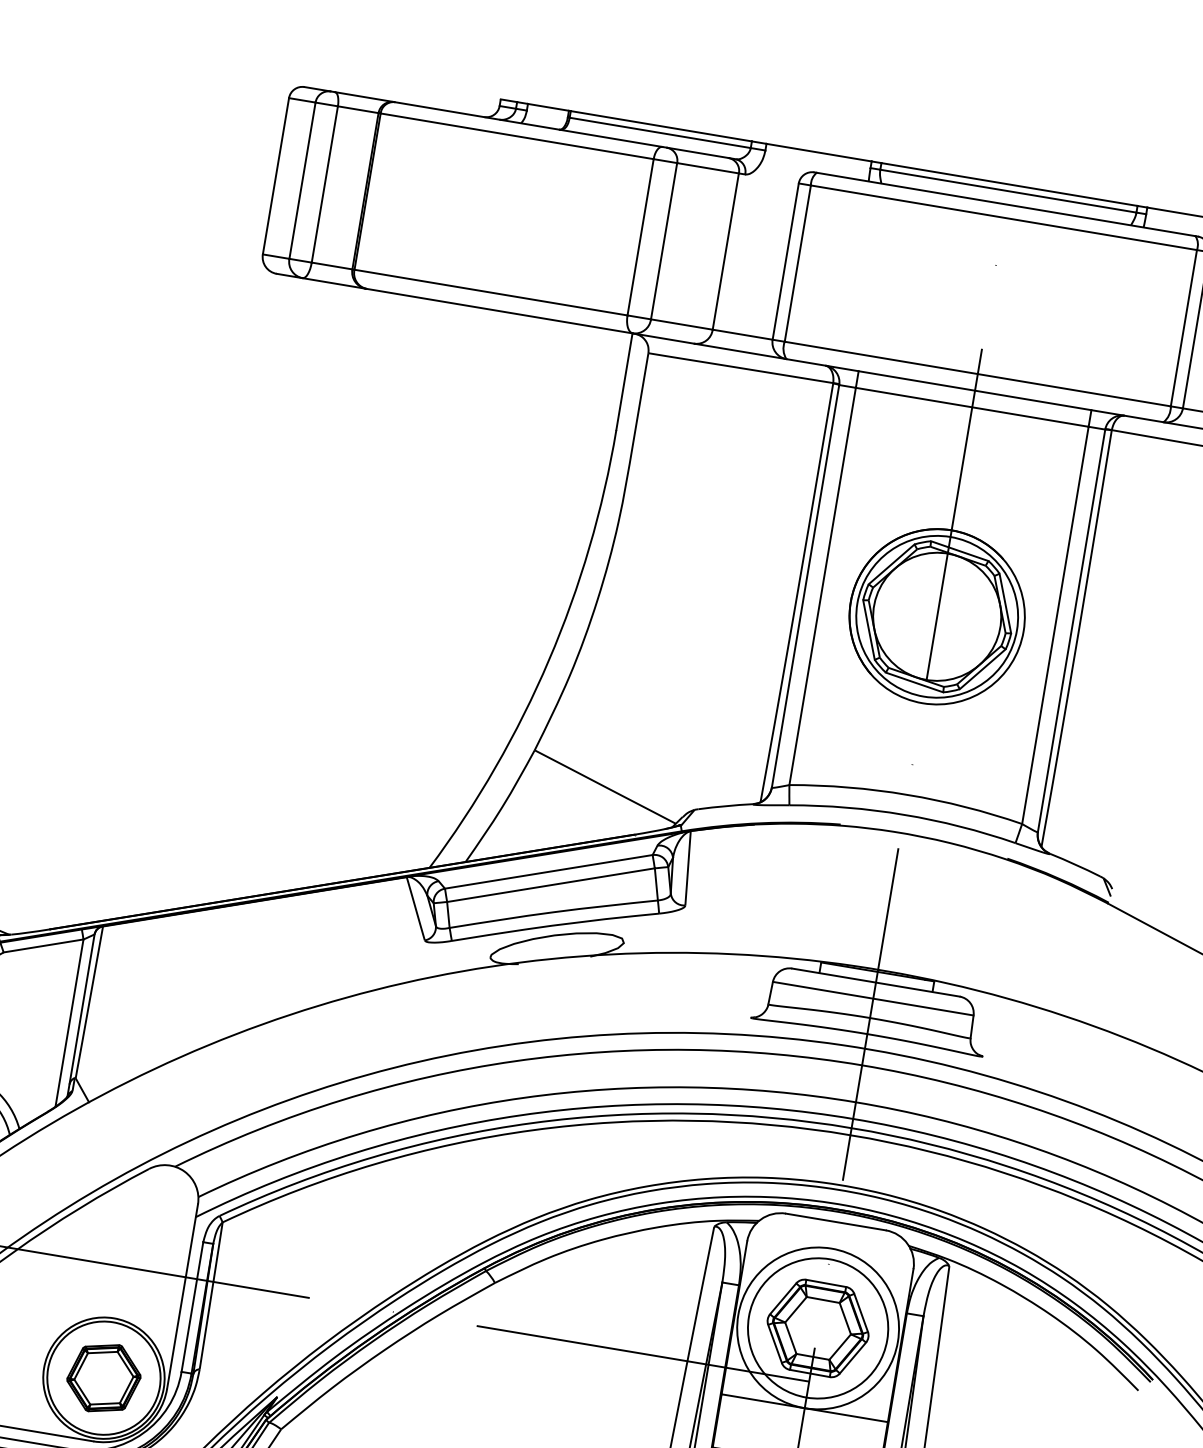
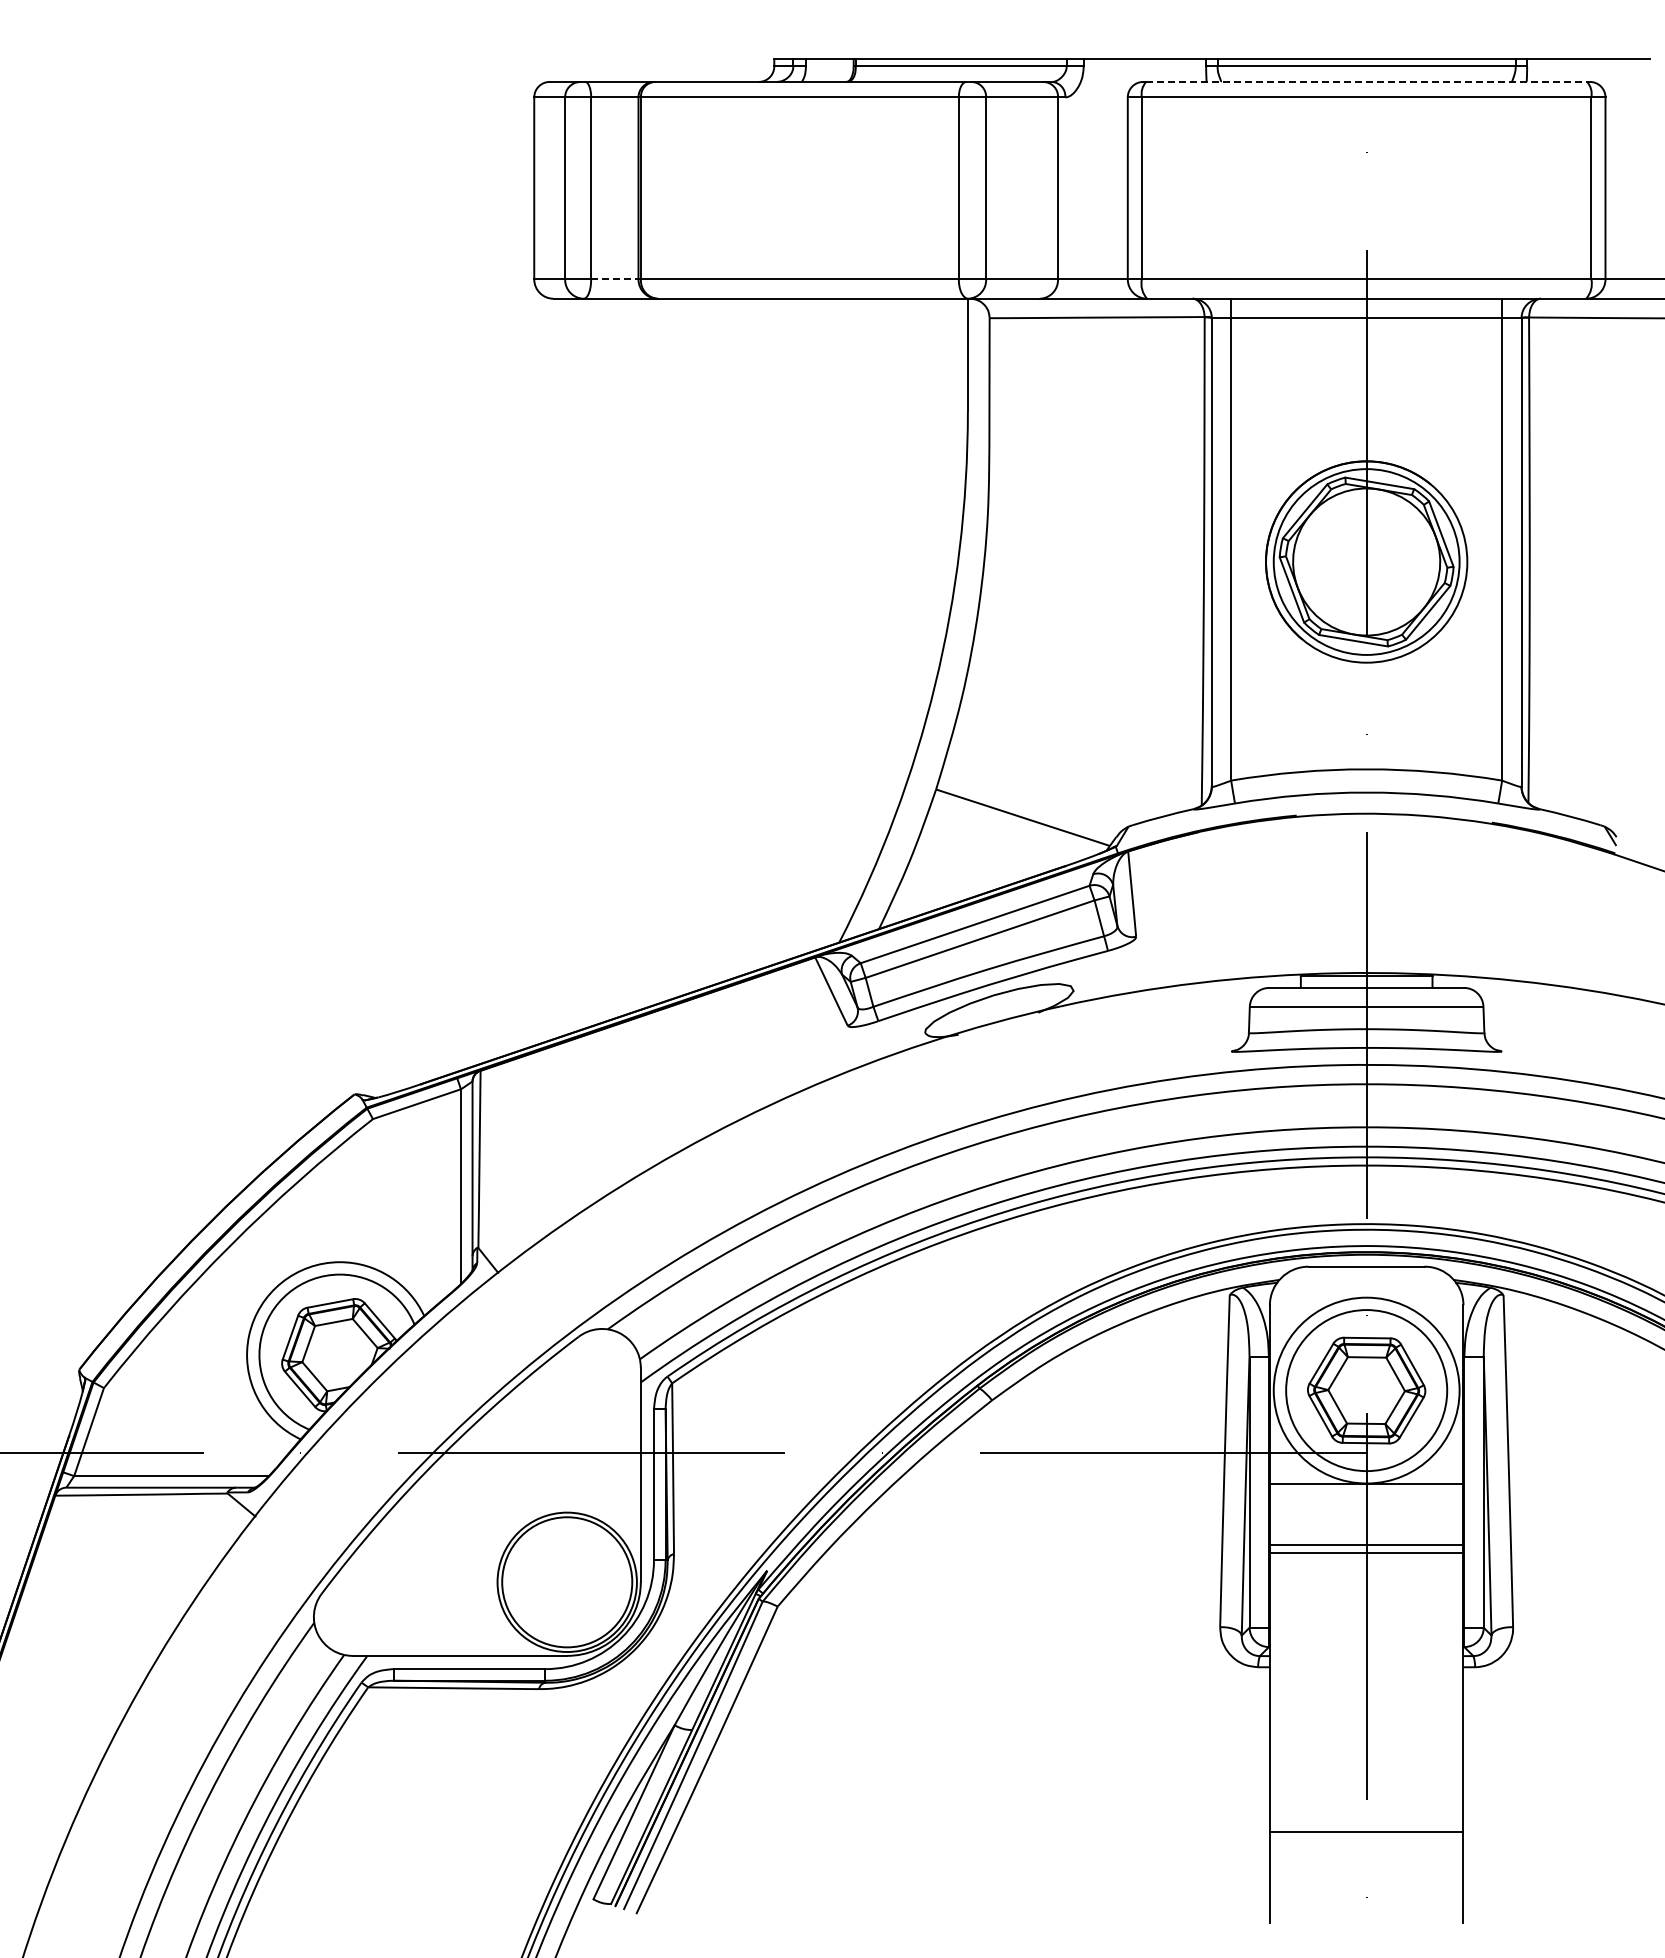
line: (1006, 204) -> (1366, 81), solid -> dashed
line: (331, 266) -> (614, 279), solid -> dashed
part: (104, 1378) -> (567, 1582), removed

